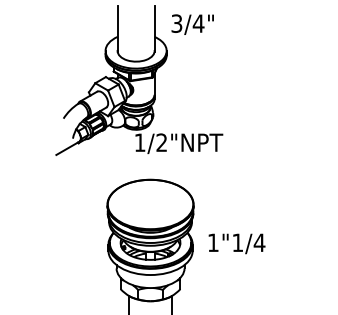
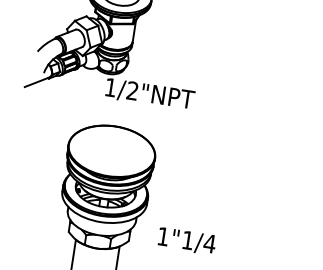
text: (236, 243) -> (186, 240), moved

